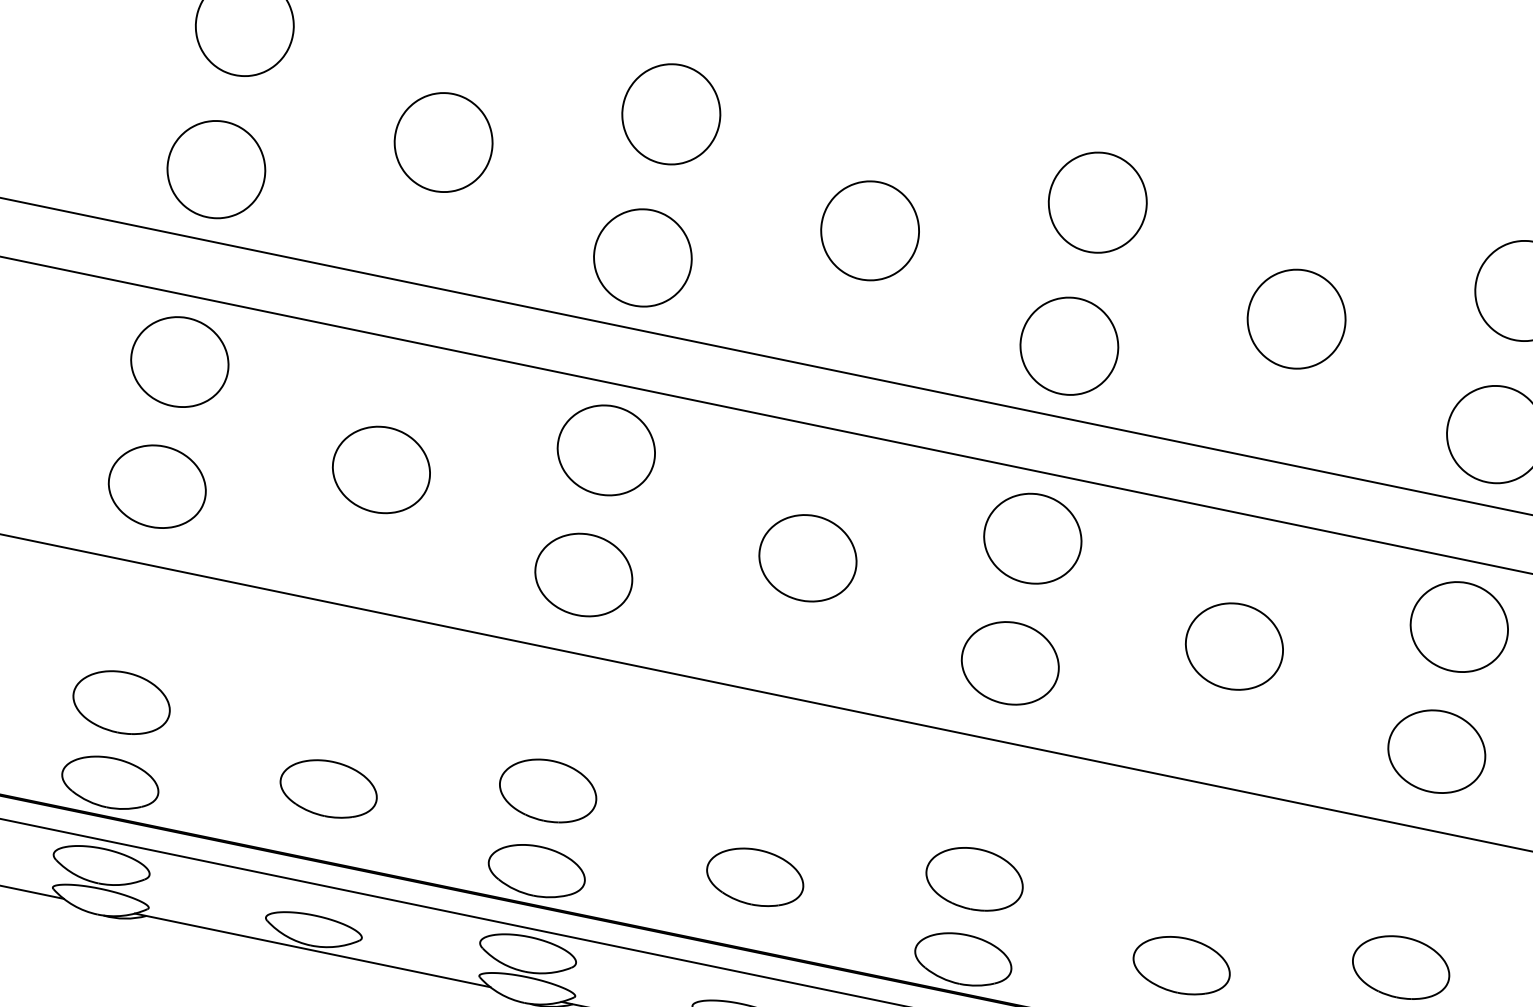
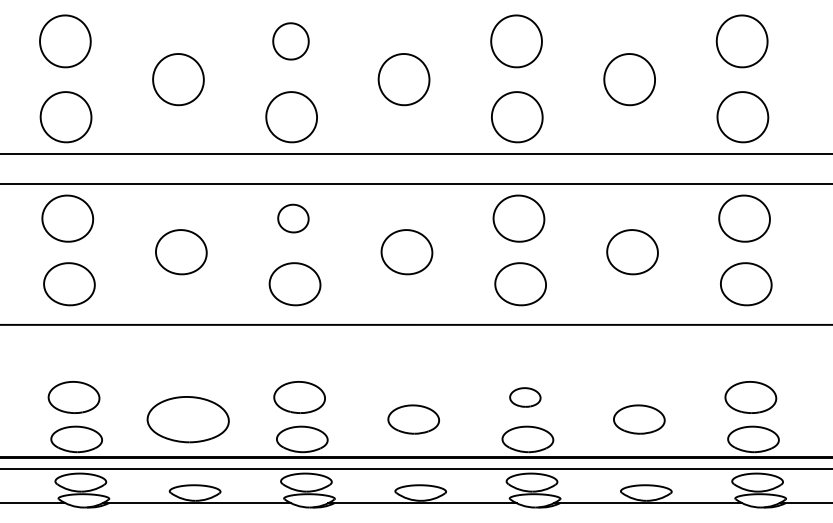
part: (670, 114) -> (290, 41), size x0.7
part: (606, 450) -> (293, 218), size x0.6
part: (327, 788) -> (187, 419), size x1.6
part: (975, 879) -> (525, 397), size x0.6

